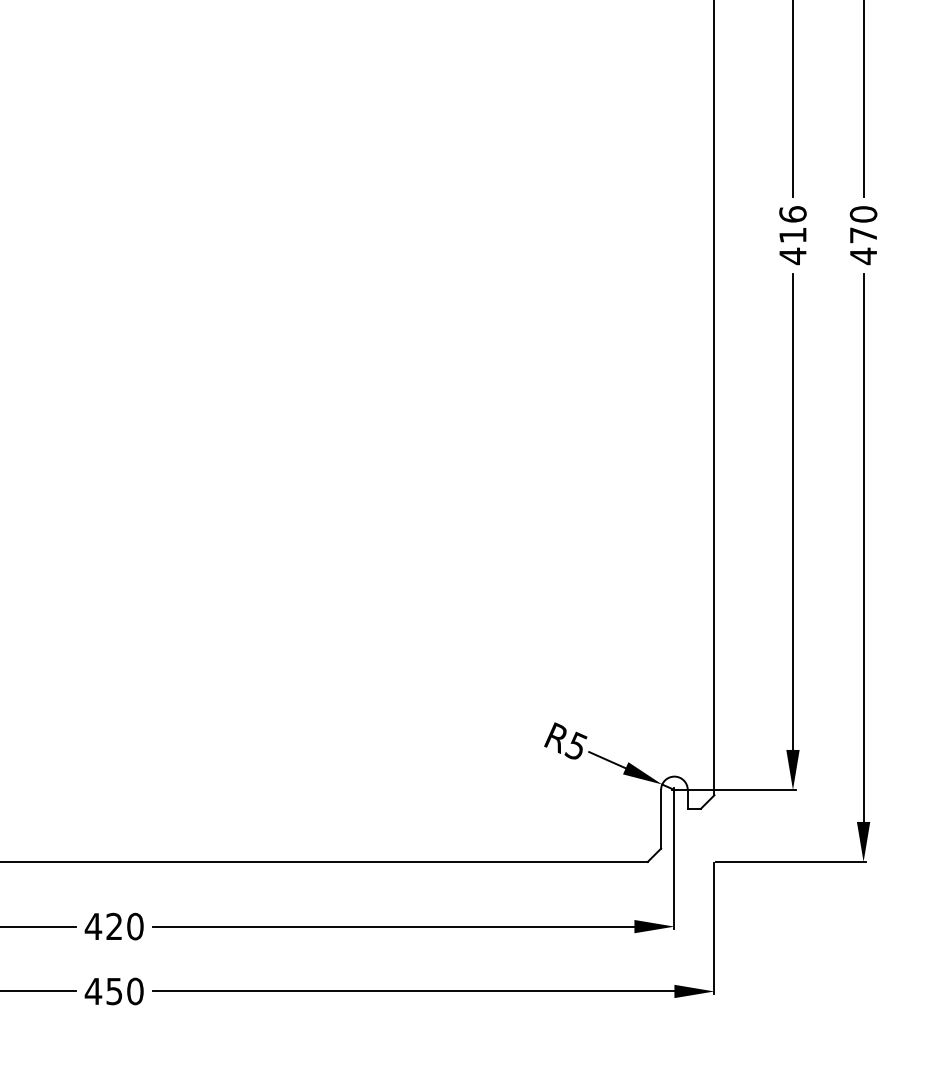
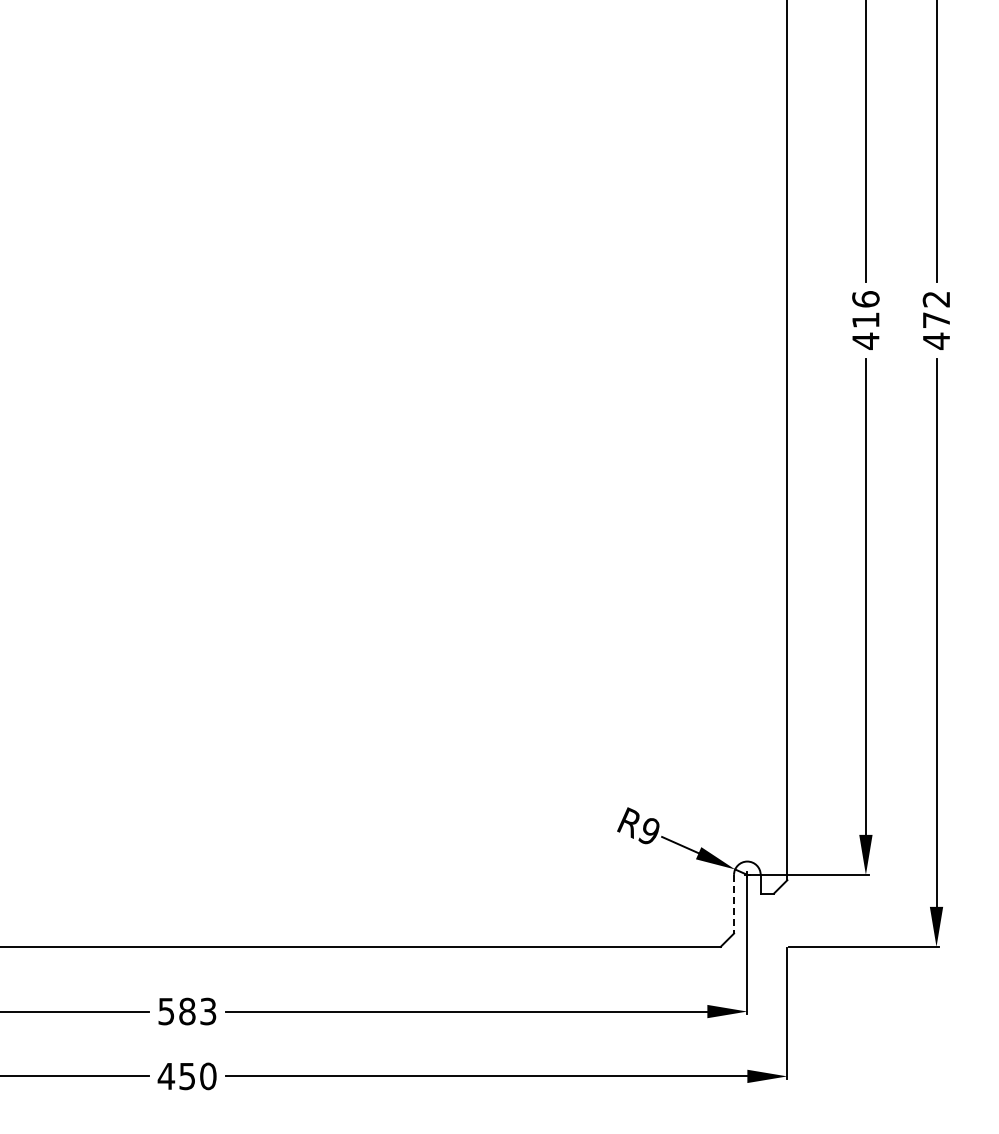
text: (863, 214) -> (936, 299), 470 -> 472
text: (575, 745) -> (648, 830), R5 -> R9
line: (661, 819) -> (734, 904), solid -> dashed
text: (113, 926) -> (186, 1011), 420 -> 583

